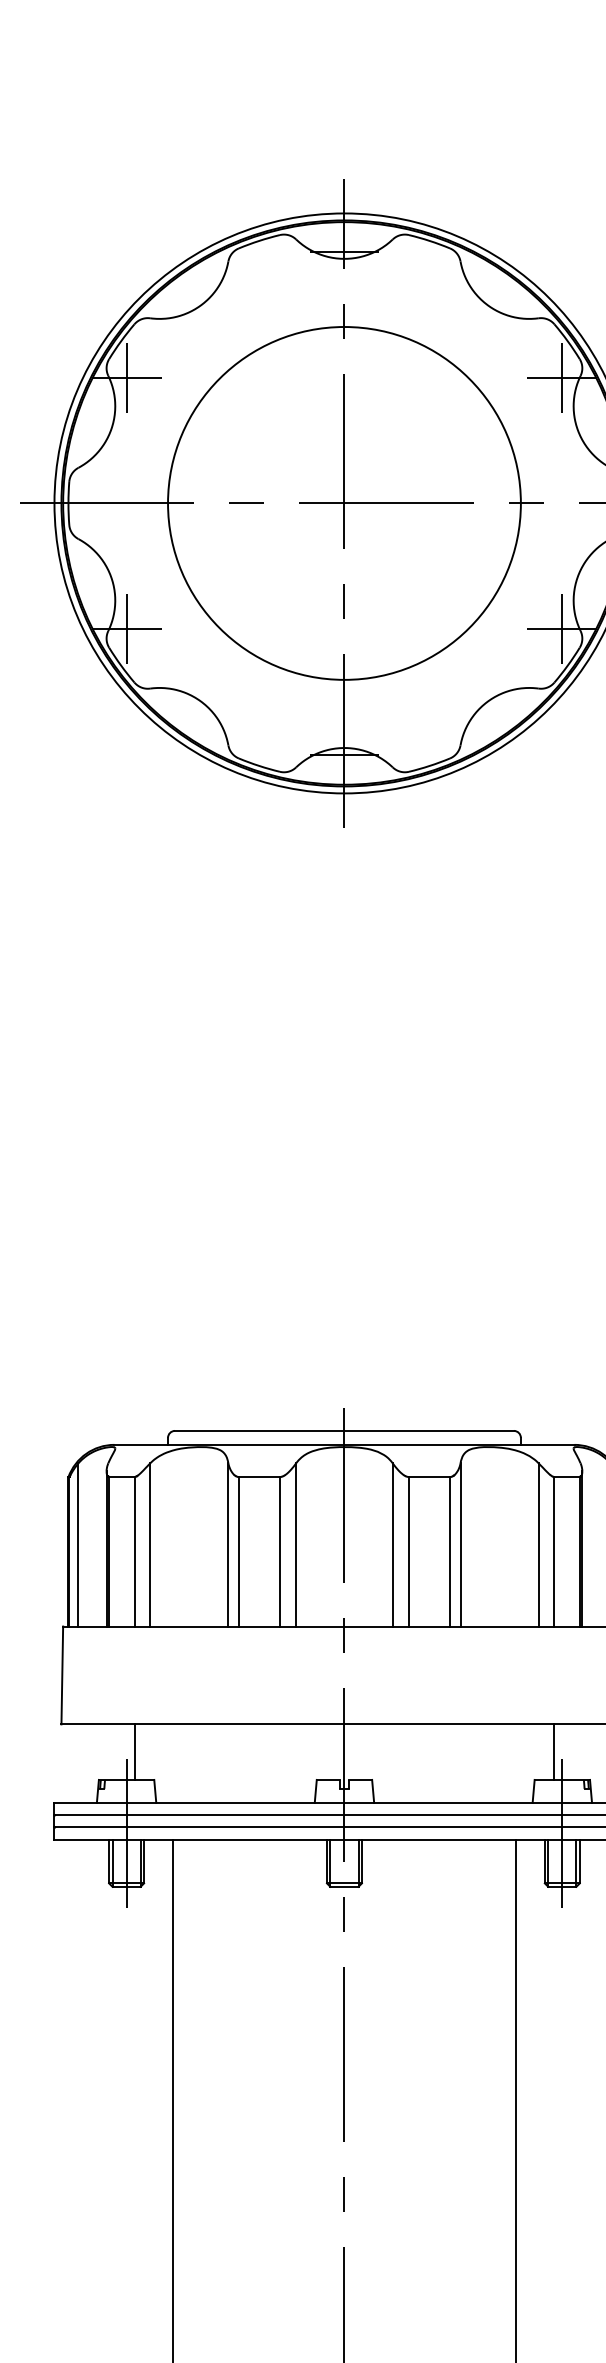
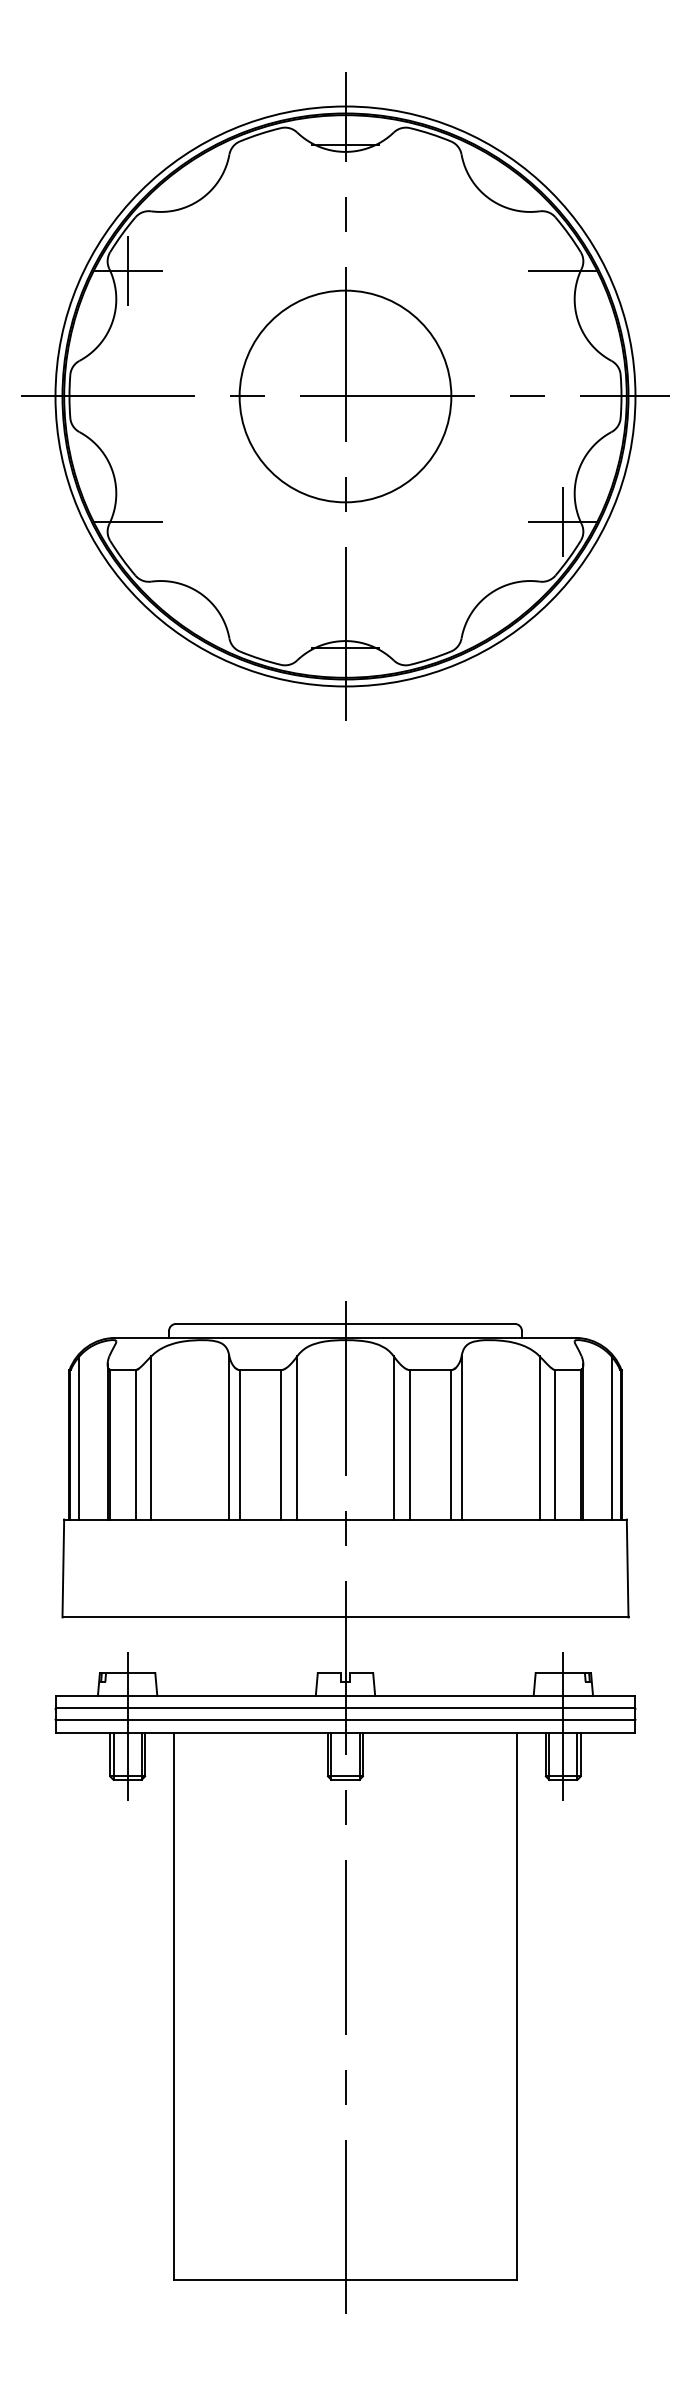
line: (562, 377) -> (563, 270), removed
circle: (344, 503) -> (345, 396), size x0.6
line: (126, 629) -> (127, 522), removed
line: (134, 1751) -> (135, 1644), removed
line: (554, 1751) -> (555, 1644), removed

